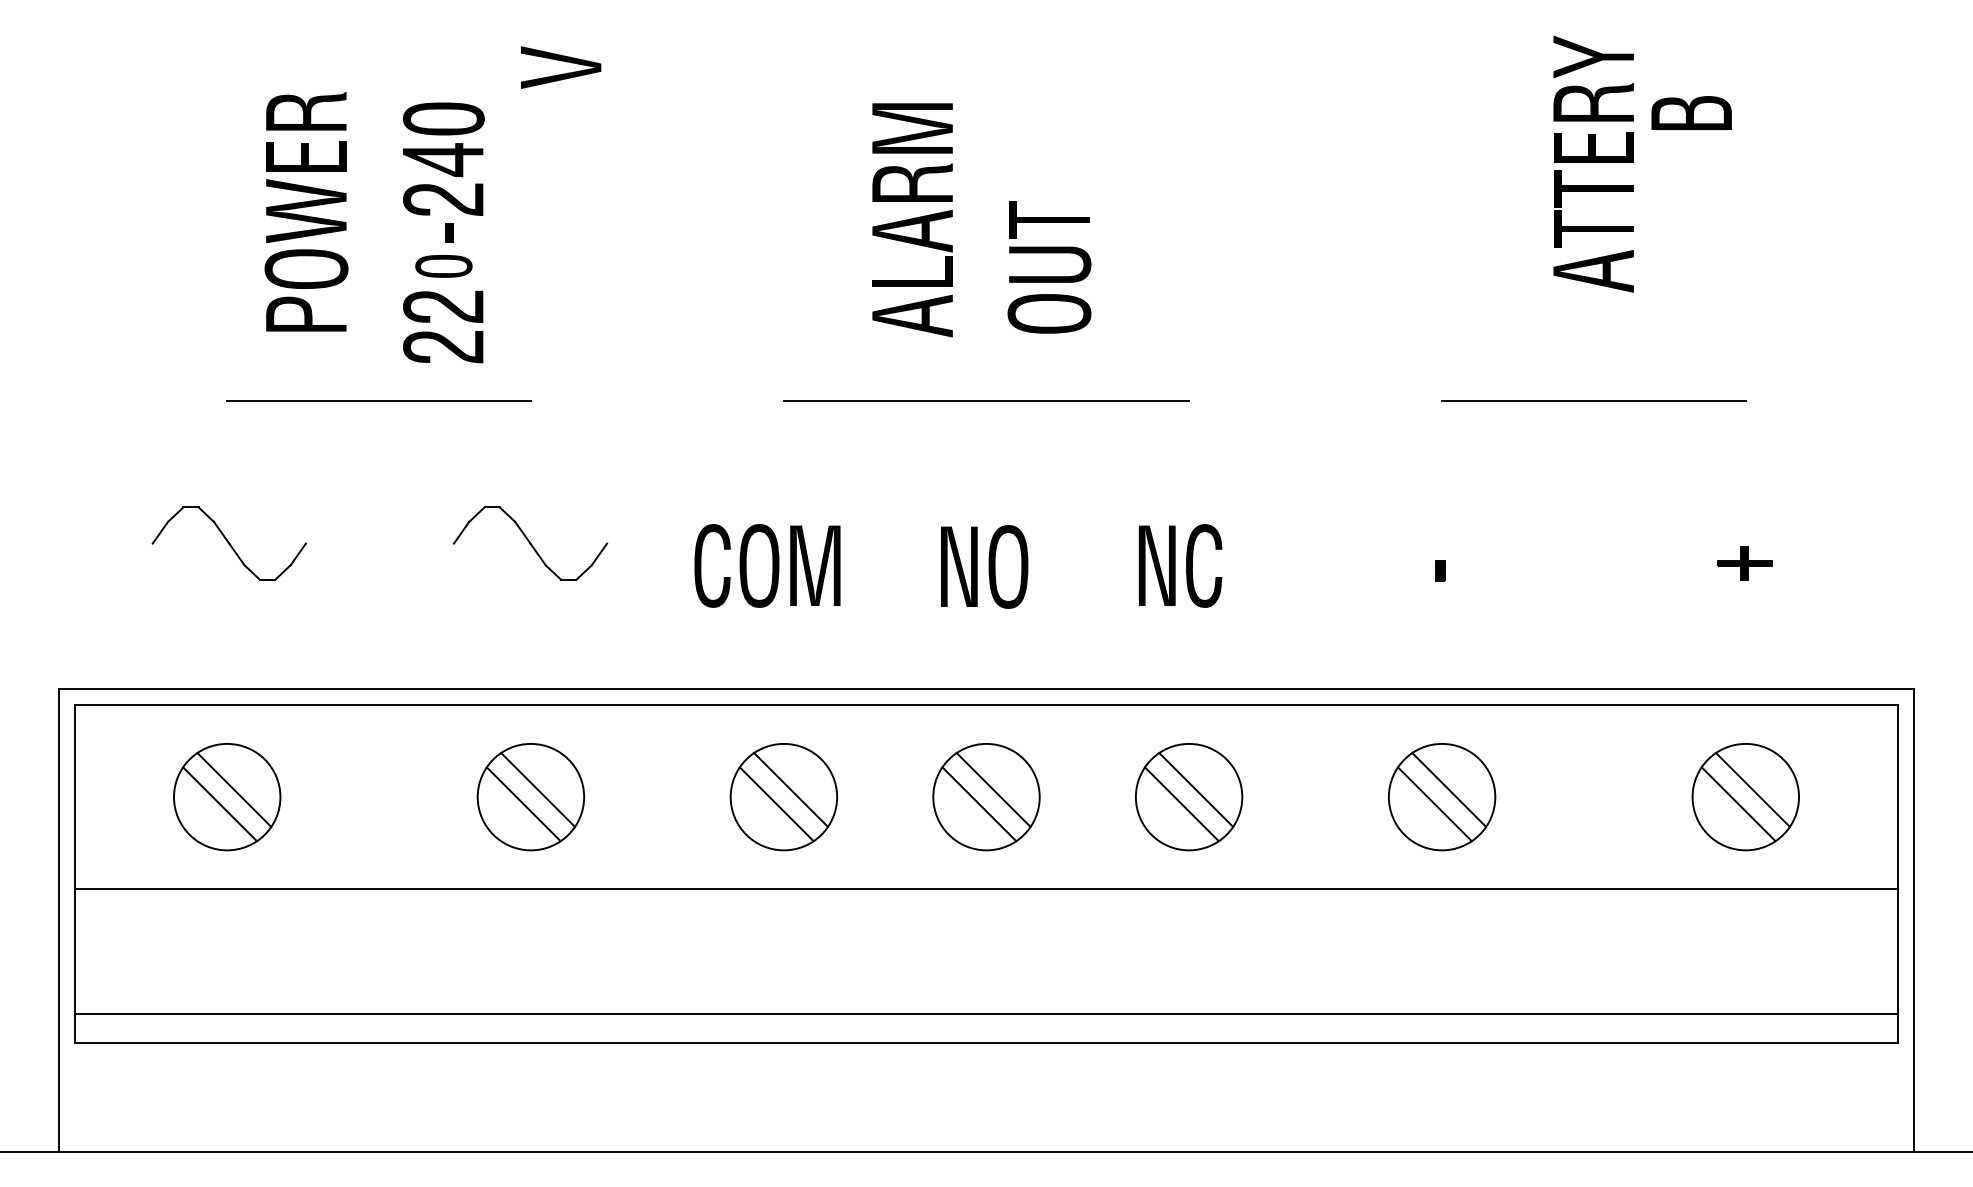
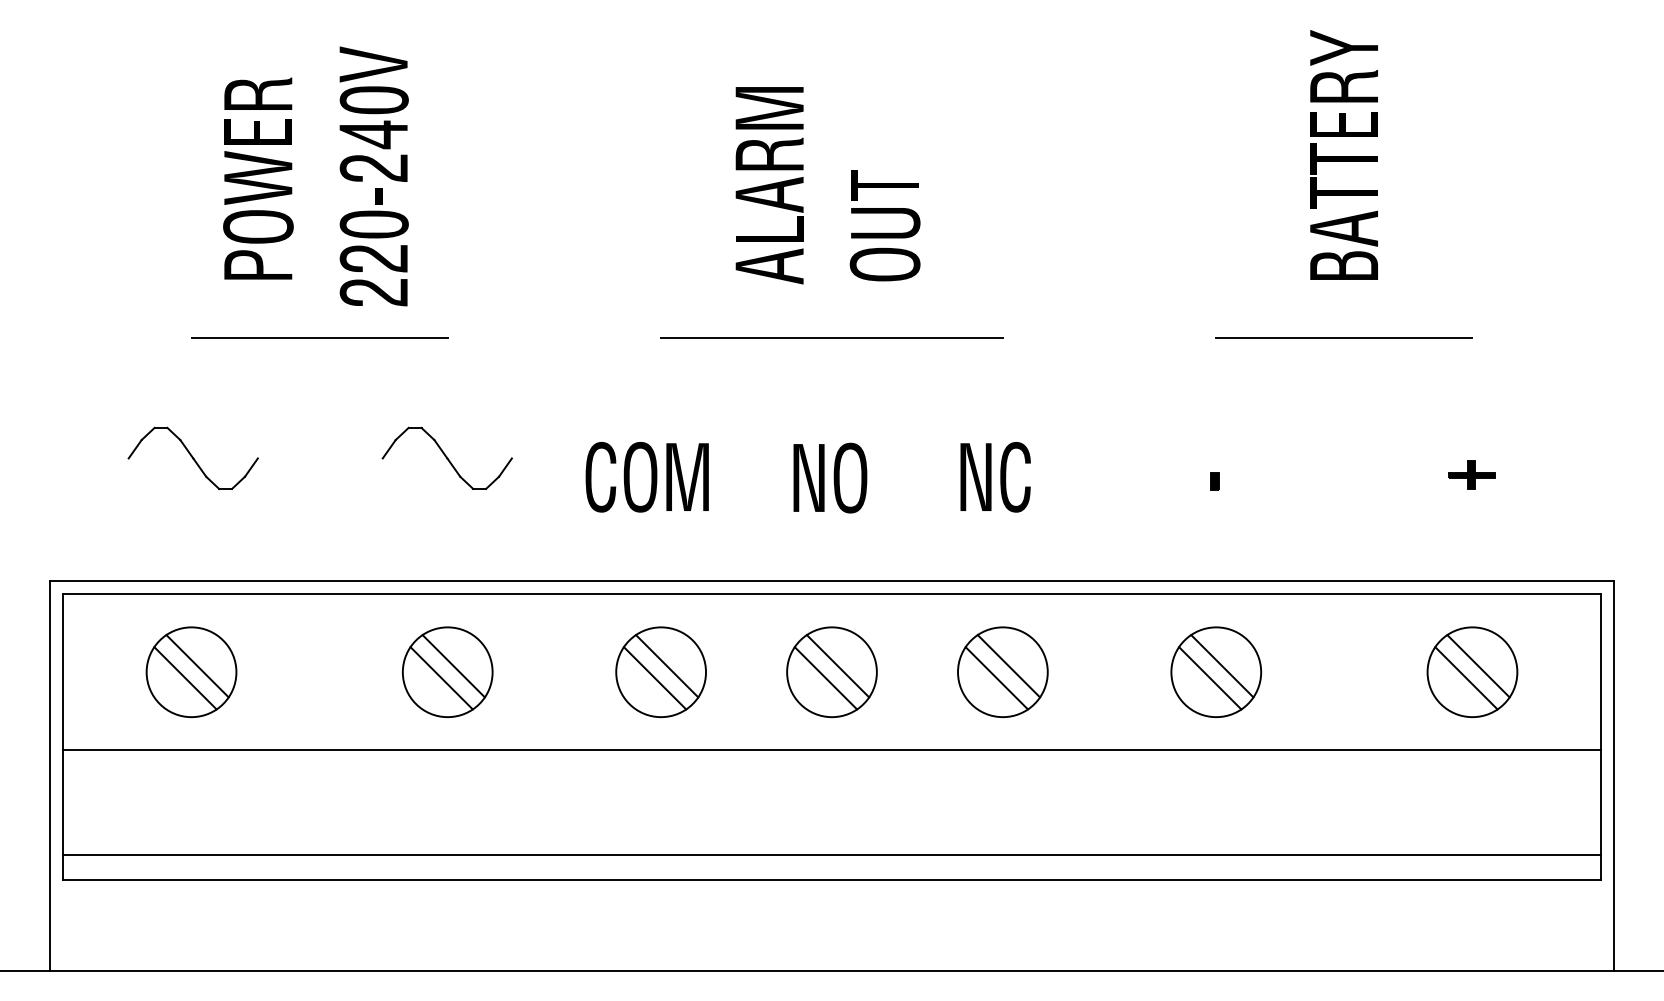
part: (561, 67) -> (373, 64), moved
part: (1691, 112) -> (1344, 265), moved
part: (443, 266) -> (373, 224), size x1.43

